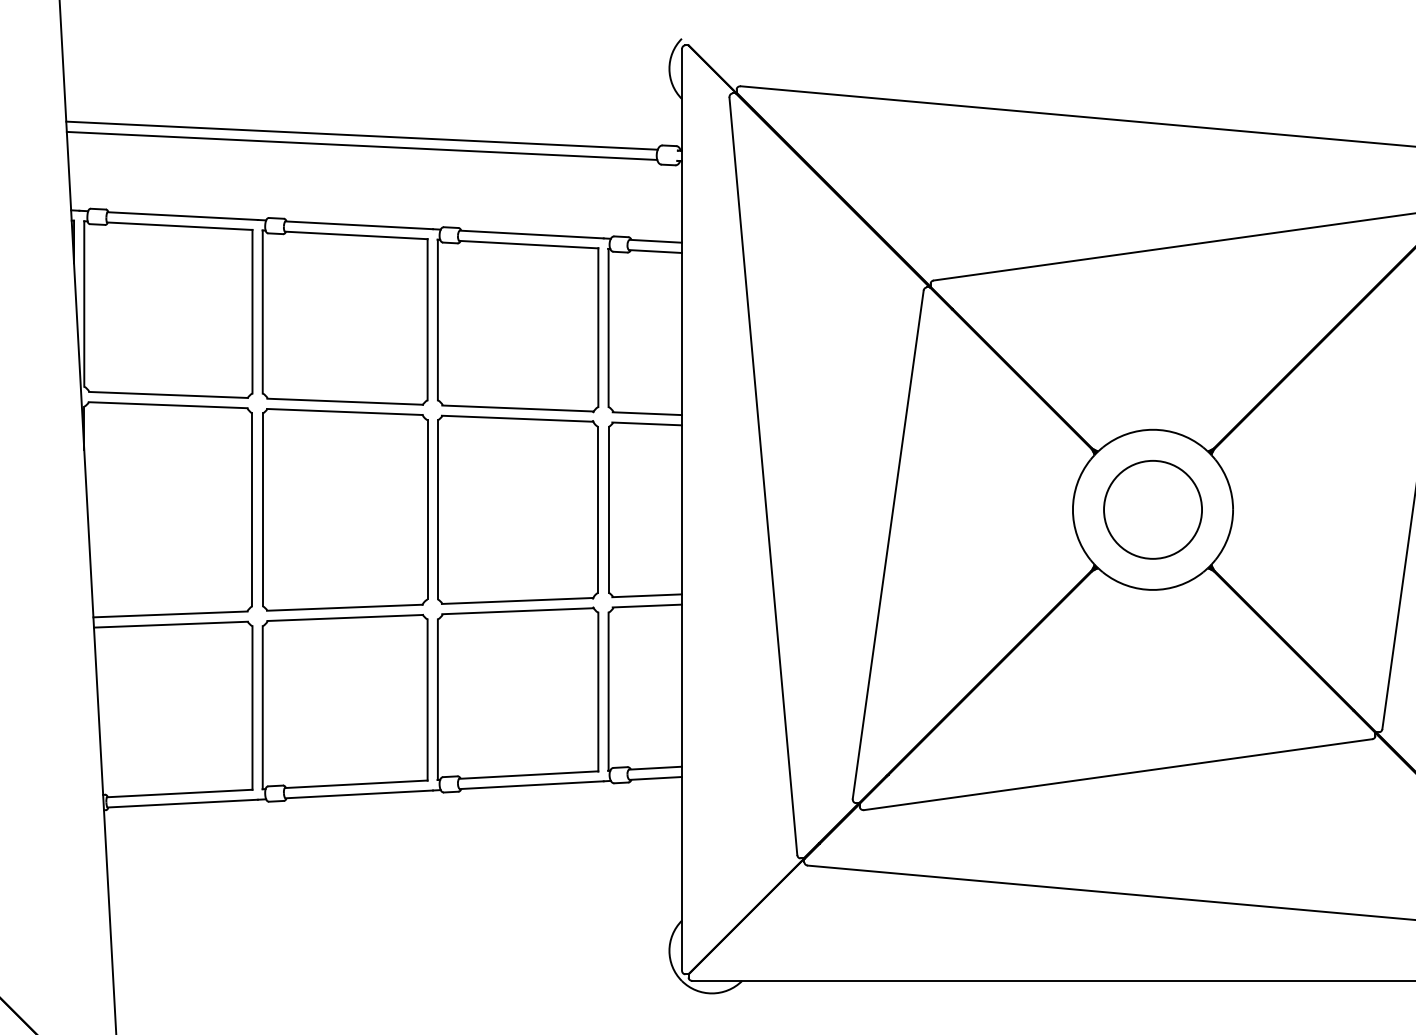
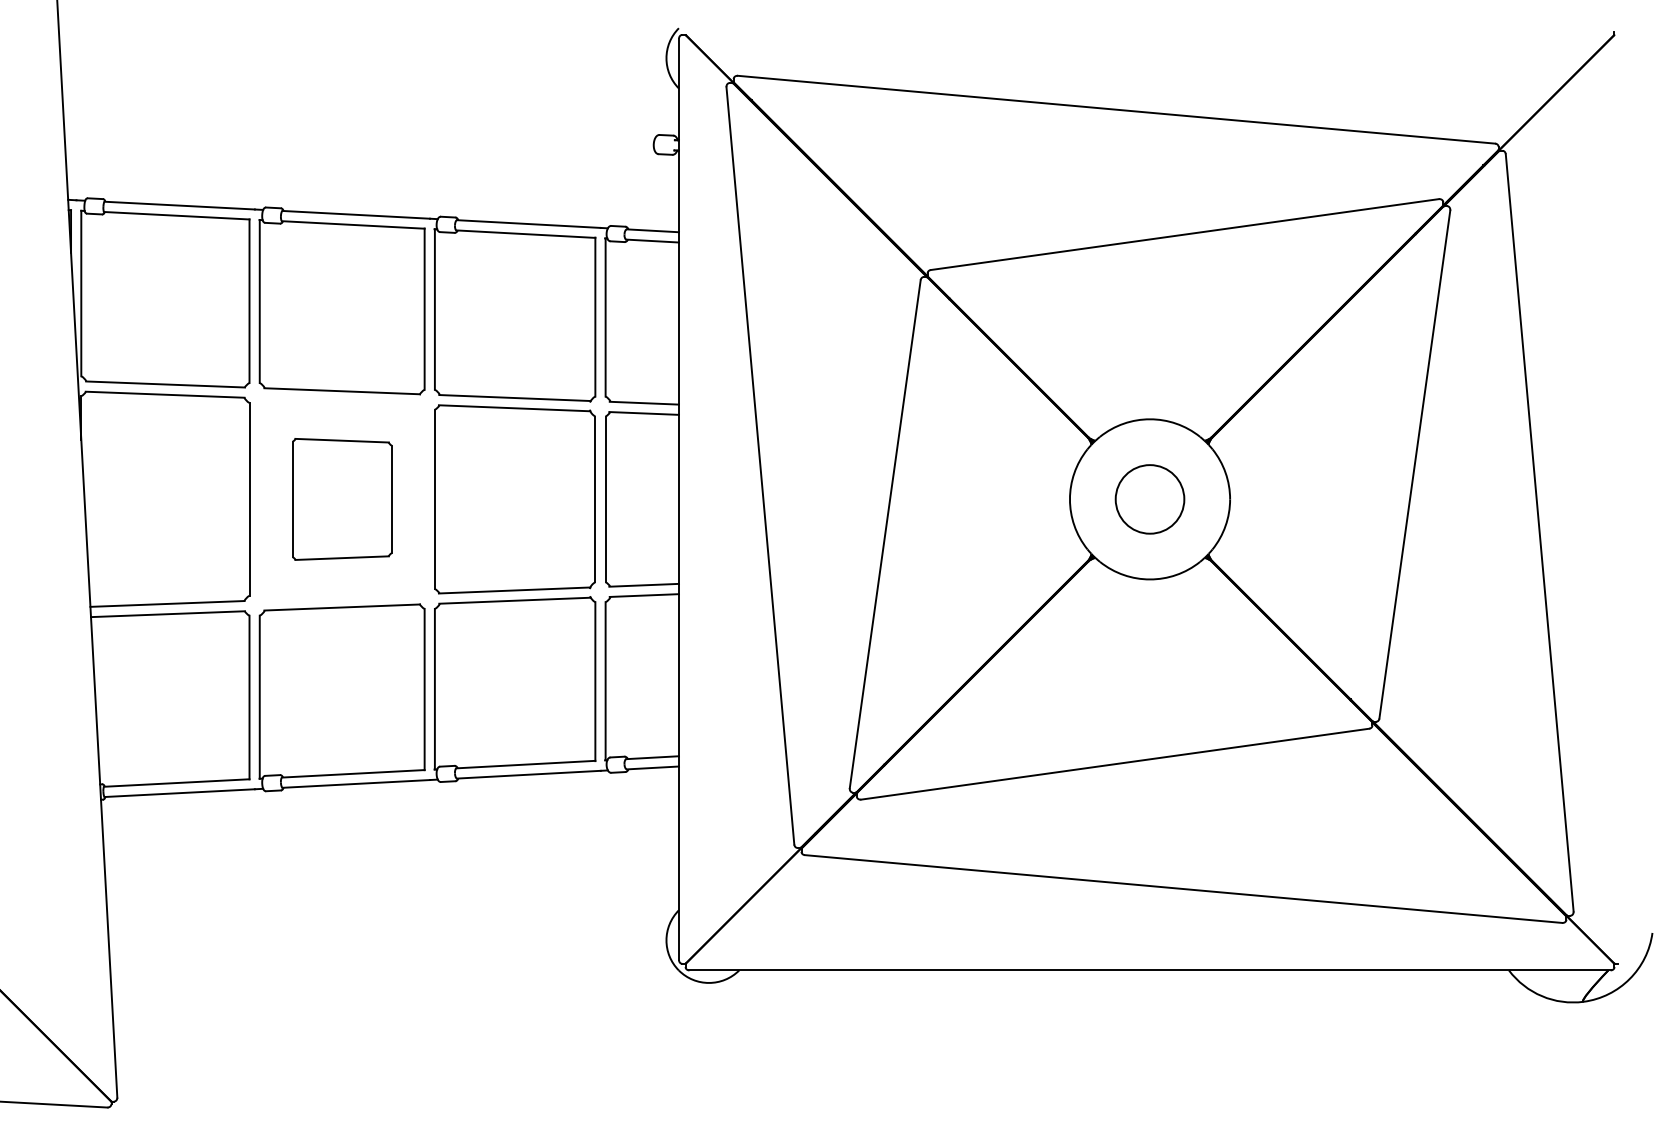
line: (361, 135) -> (358, 125), removed
line: (361, 145) -> (358, 135), removed
part: (345, 509) -> (342, 499), size x0.6
circle: (1152, 509) -> (1149, 499), size x0.7

